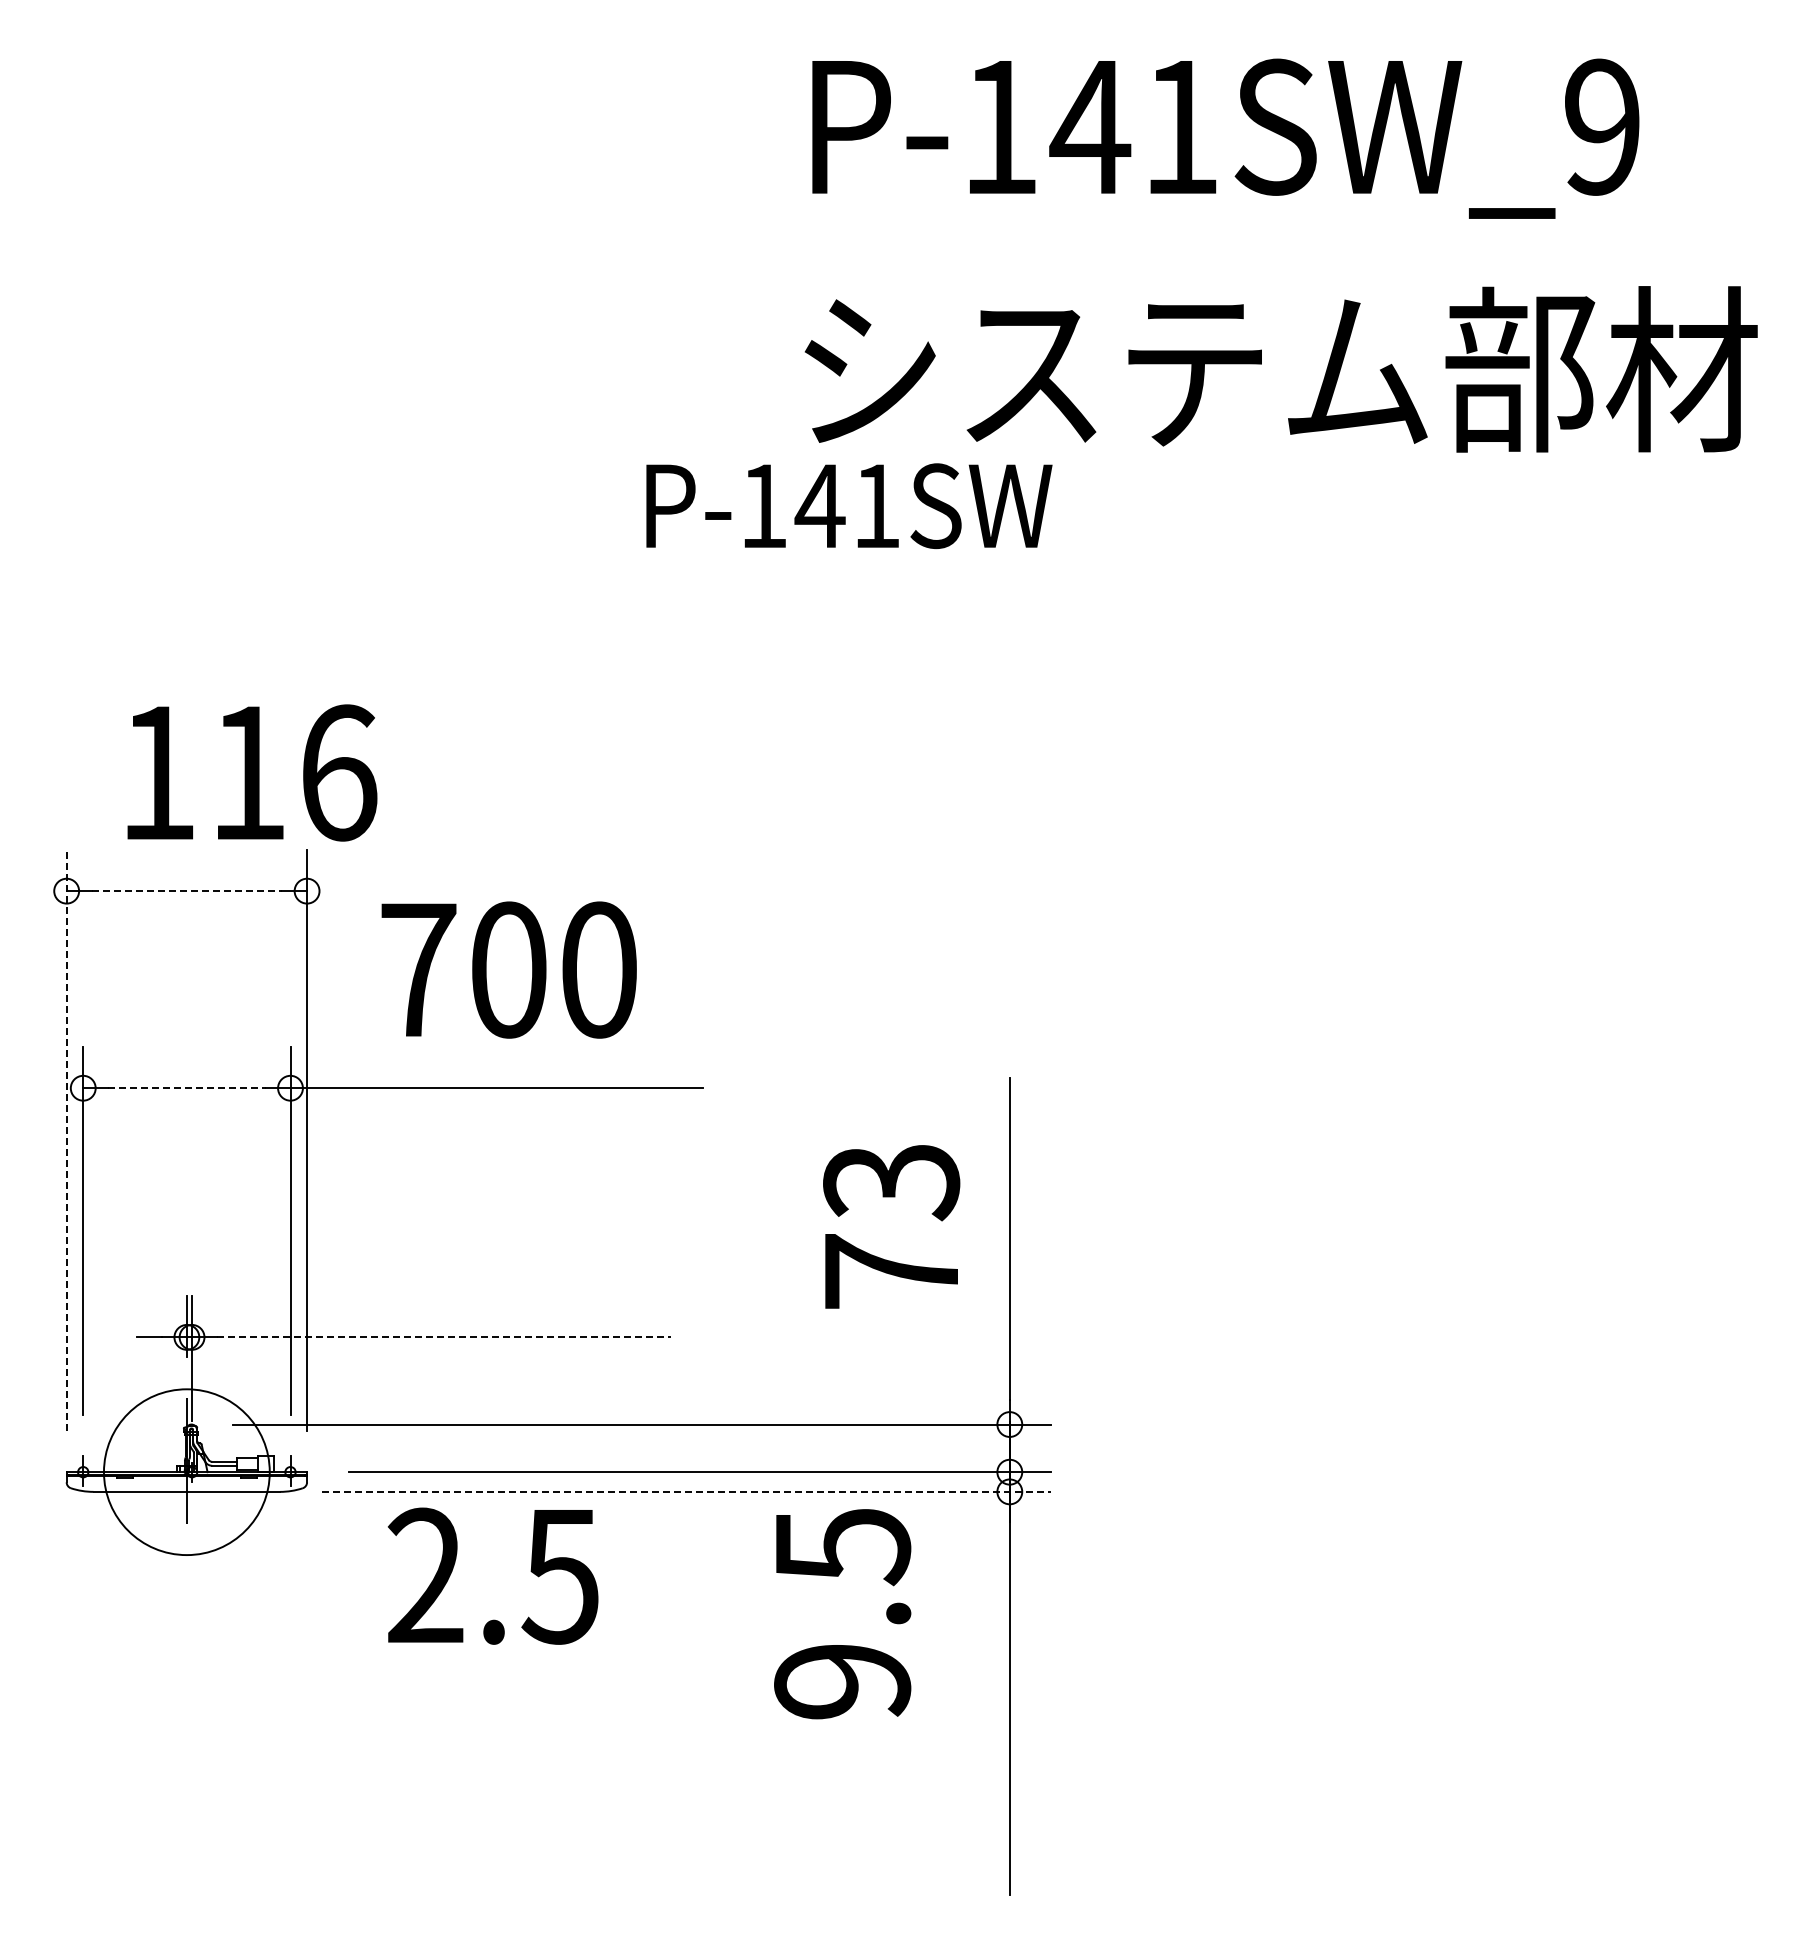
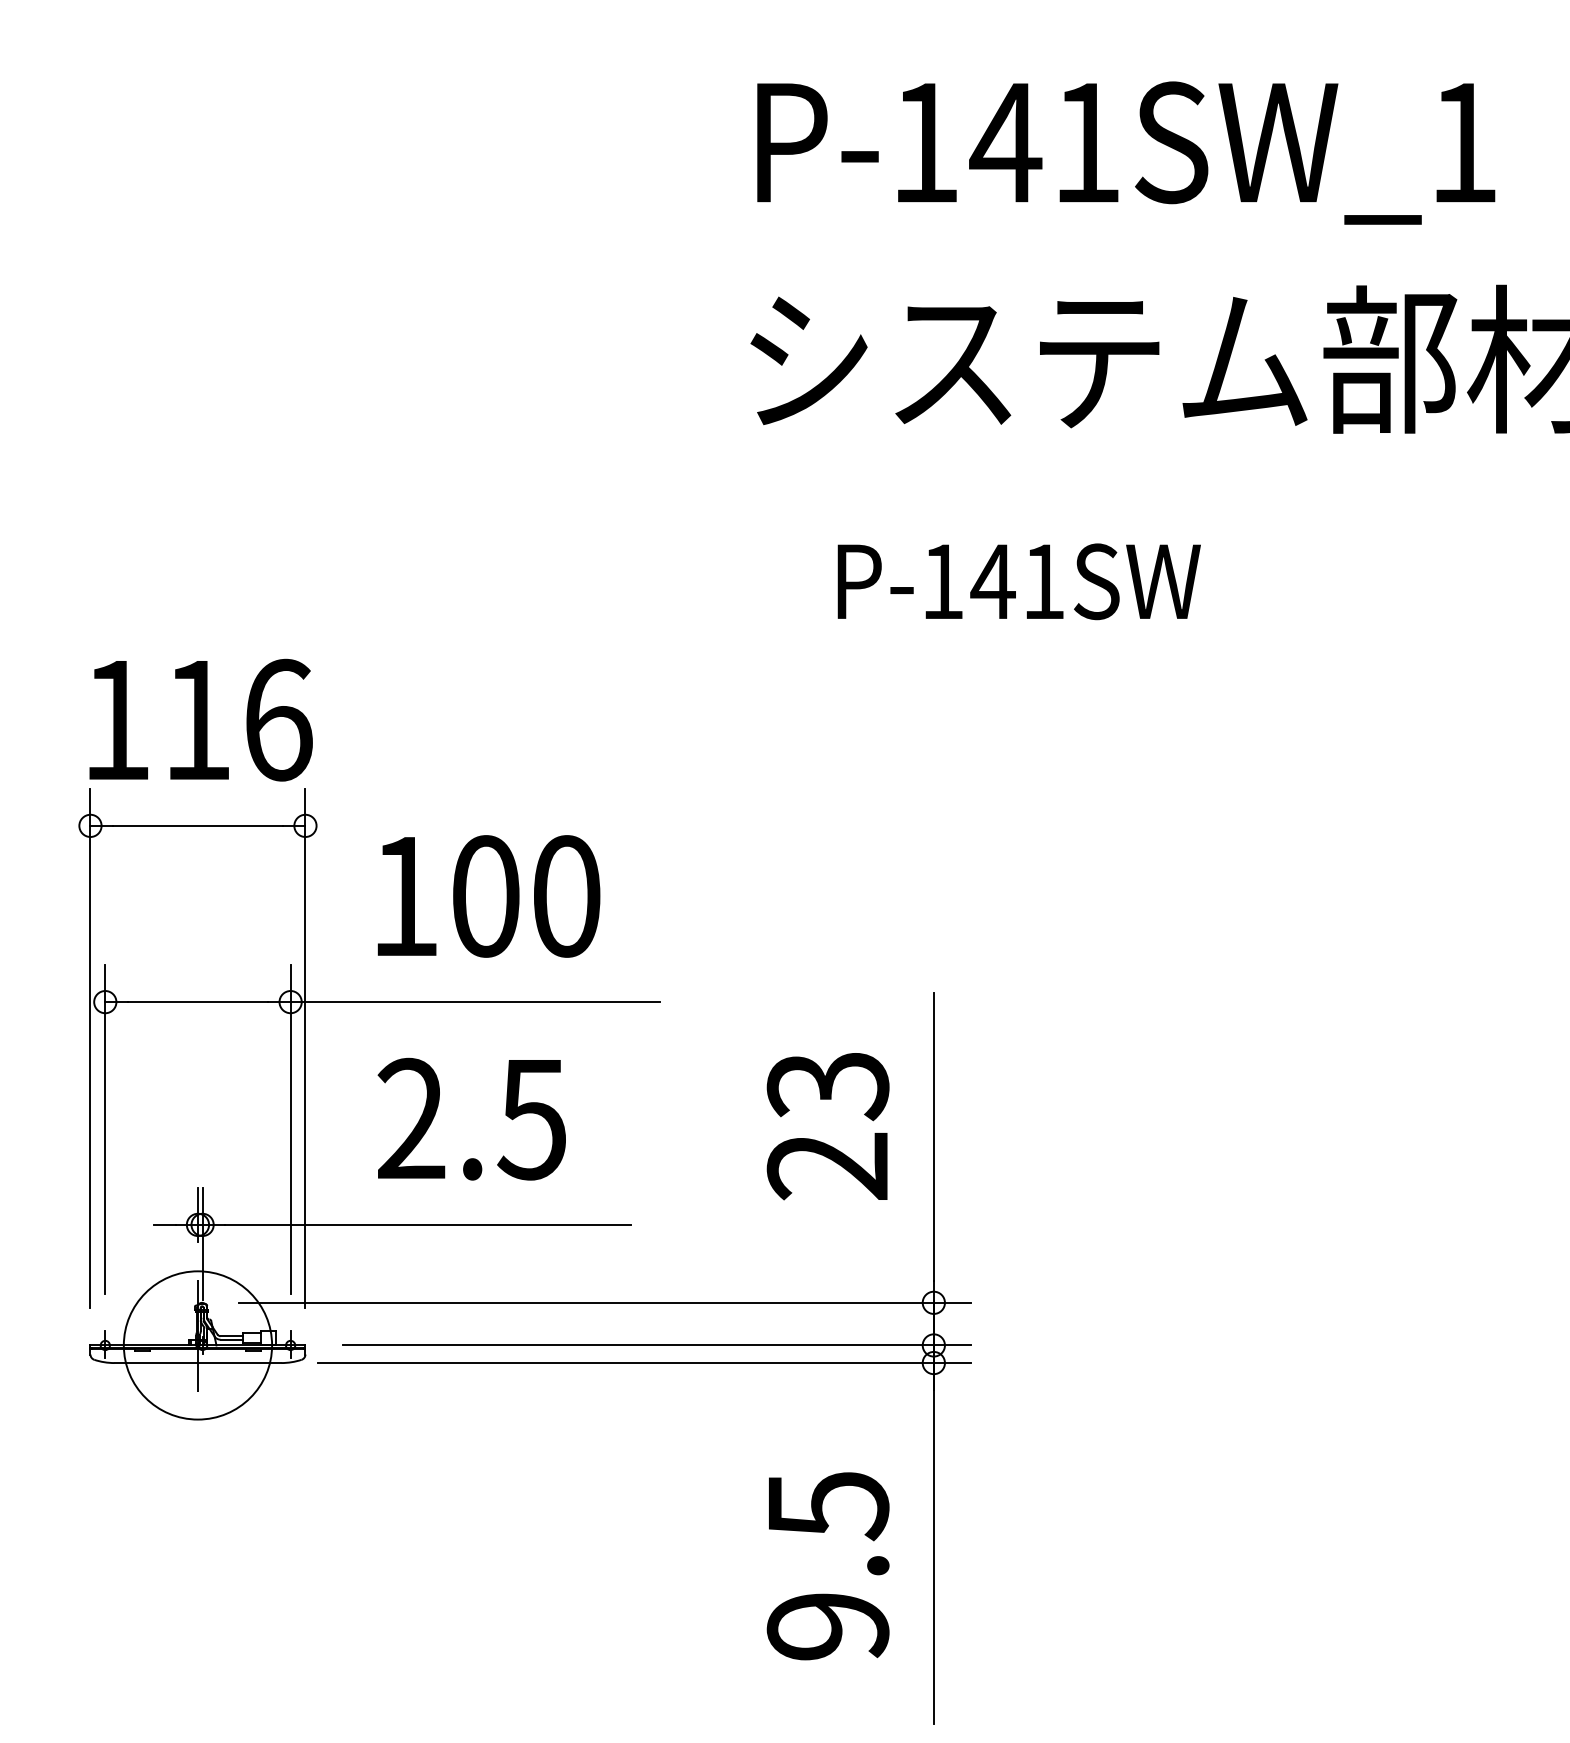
text: (1602, 126) -> (1463, 142), P-141SW_9 -> P-141SW_1
text: (849, 506) -> (1019, 582), moved
text: (252, 772) -> (201, 719), moved
line: (187, 891) -> (198, 826), dashed -> solid
text: (418, 969) -> (405, 895), 700 -> 100
line: (186, 1088) -> (197, 1002), dashed -> solid
line: (66, 1140) -> (90, 1048), dashed -> solid
text: (890, 1271) -> (827, 1165), 73 -> 23
line: (444, 1337) -> (428, 1225), dashed -> solid
line: (686, 1491) -> (644, 1362), dashed -> solid
text: (492, 1575) -> (471, 1118), moved
text: (842, 1614) -> (828, 1566), moved

